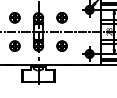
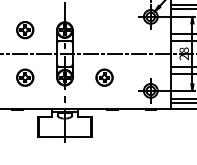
part: (61, 17) -> (103, 29), removed

